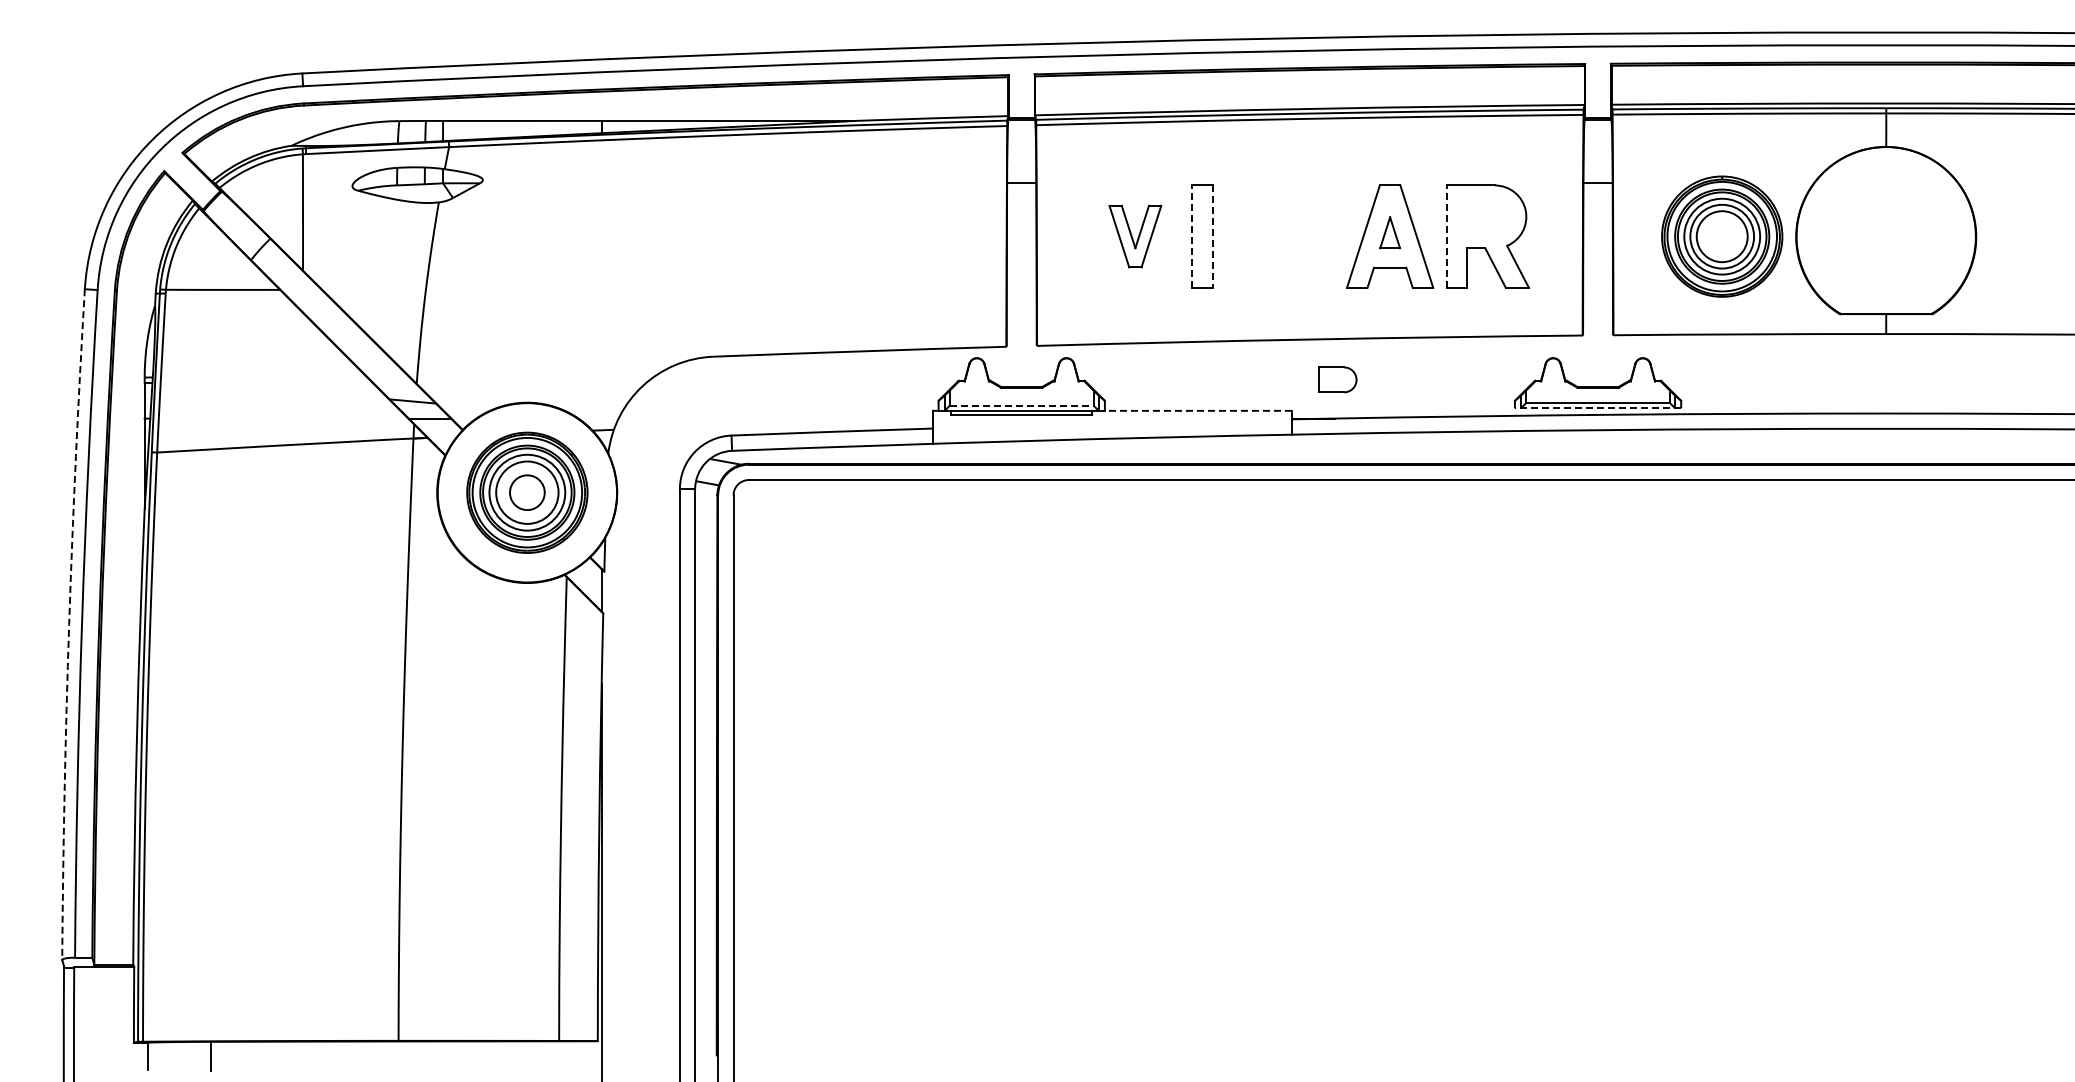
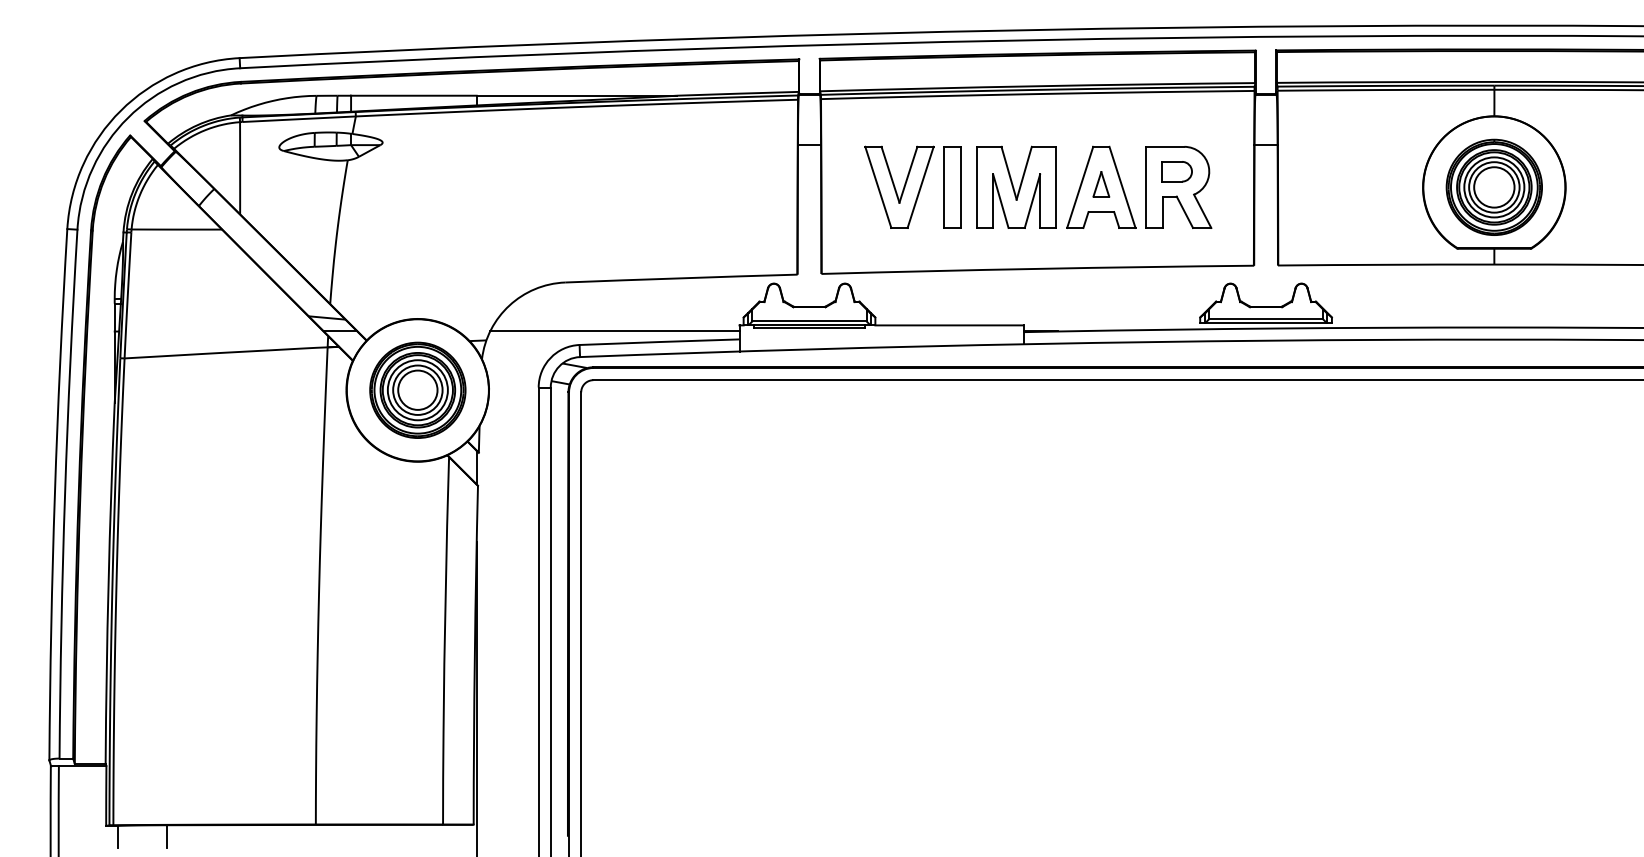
part: (1135, 236) -> (899, 187), size x1.67
line: (1192, 236) -> (944, 187), dashed -> solid
part: (1282, 236) -> (1016, 187), added
line: (1446, 236) -> (1146, 187), dashed -> solid
part: (1722, 236) -> (1494, 187), moved
line: (1212, 237) -> (960, 188), dashed -> solid
part: (1337, 379) -> (1176, 171), moved
line: (1021, 405) -> (809, 321), dashed -> solid
line: (1597, 408) -> (1265, 323), dashed -> solid
line: (1198, 410) -> (949, 325), dashed -> solid
line: (775, 418) -> (614, 331), added
circle: (527, 492) -> (417, 390), size x1.43
arc: (69, 624) -> (55, 494), dashed -> solid

